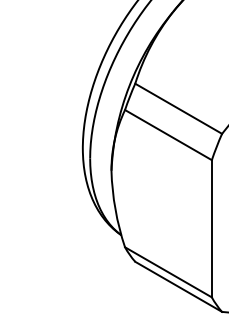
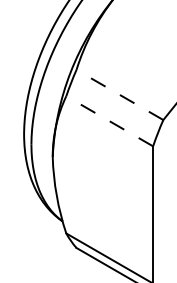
line: (178, 108) -> (119, 94), solid -> dashed
line: (168, 134) -> (109, 120), solid -> dashed

